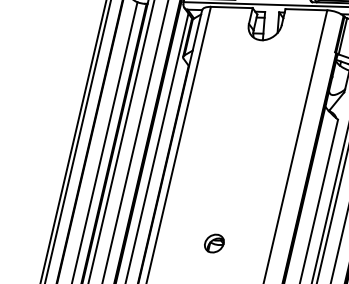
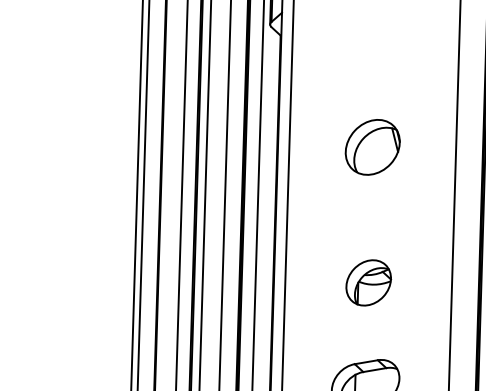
part: (235, 153) -> (372, 147), added
part: (214, 243) -> (368, 282), size x1.67

